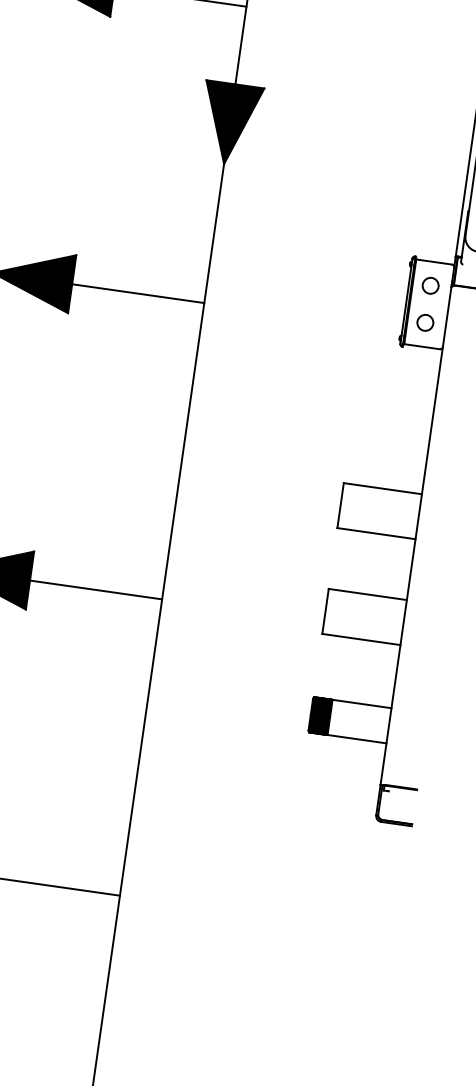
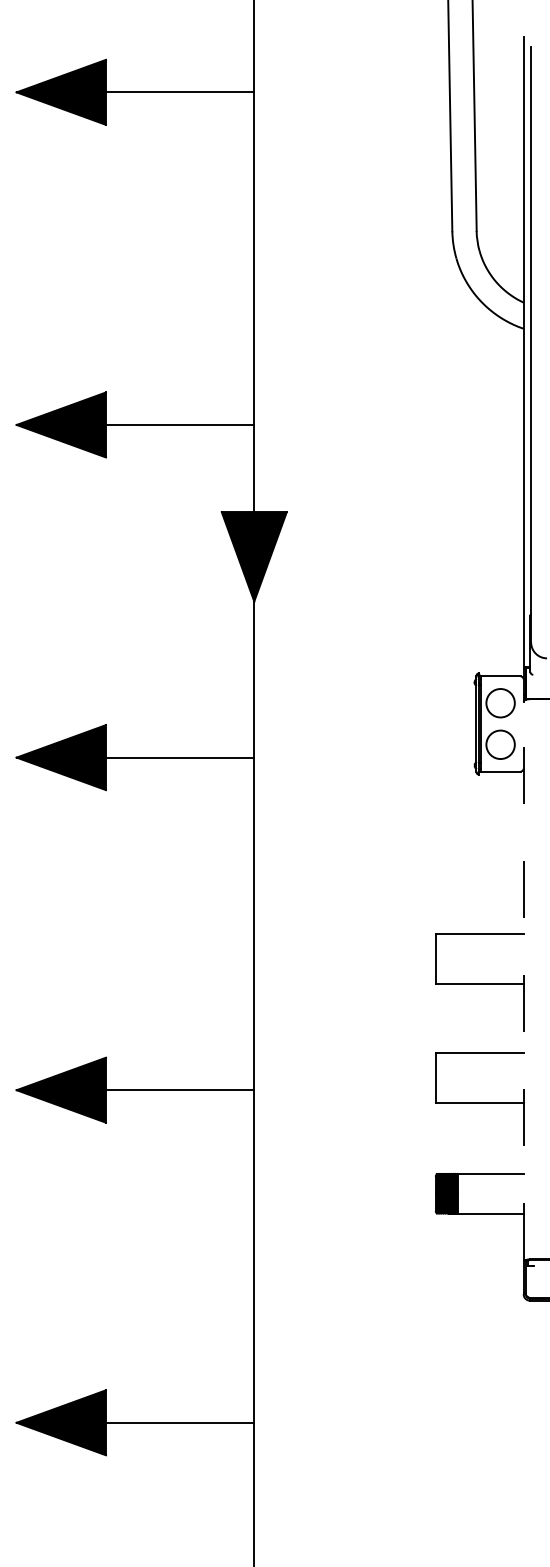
circle: (430, 286) -> (500, 703), size x1.6
circle: (425, 322) -> (500, 744), size x1.6
line: (415, 535) -> (523, 980), solid -> dashed

